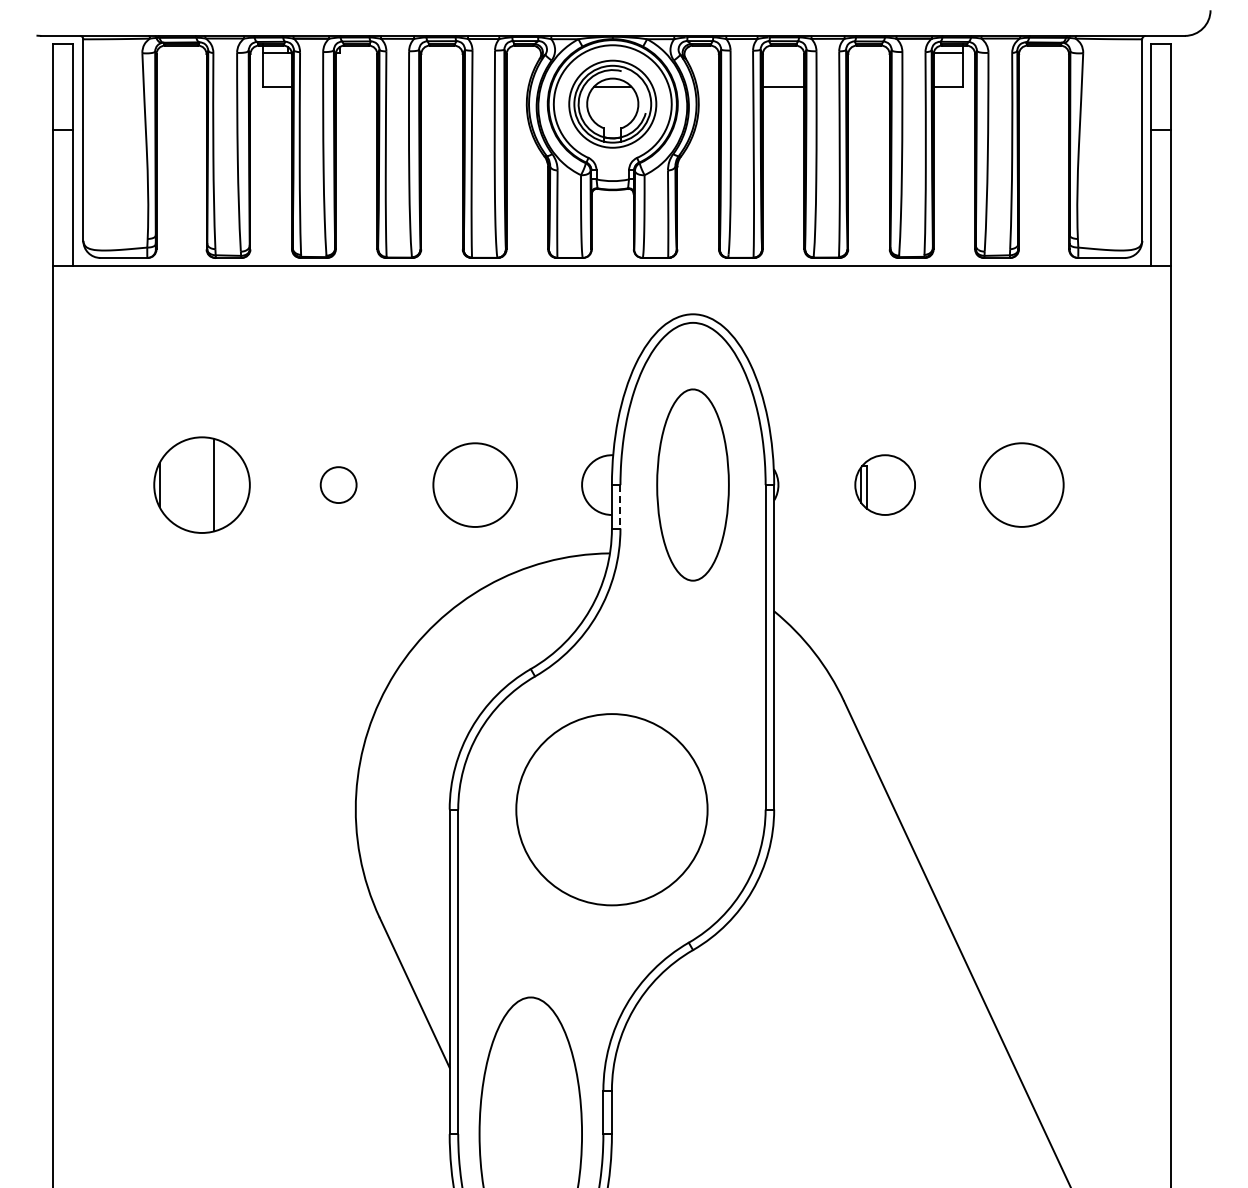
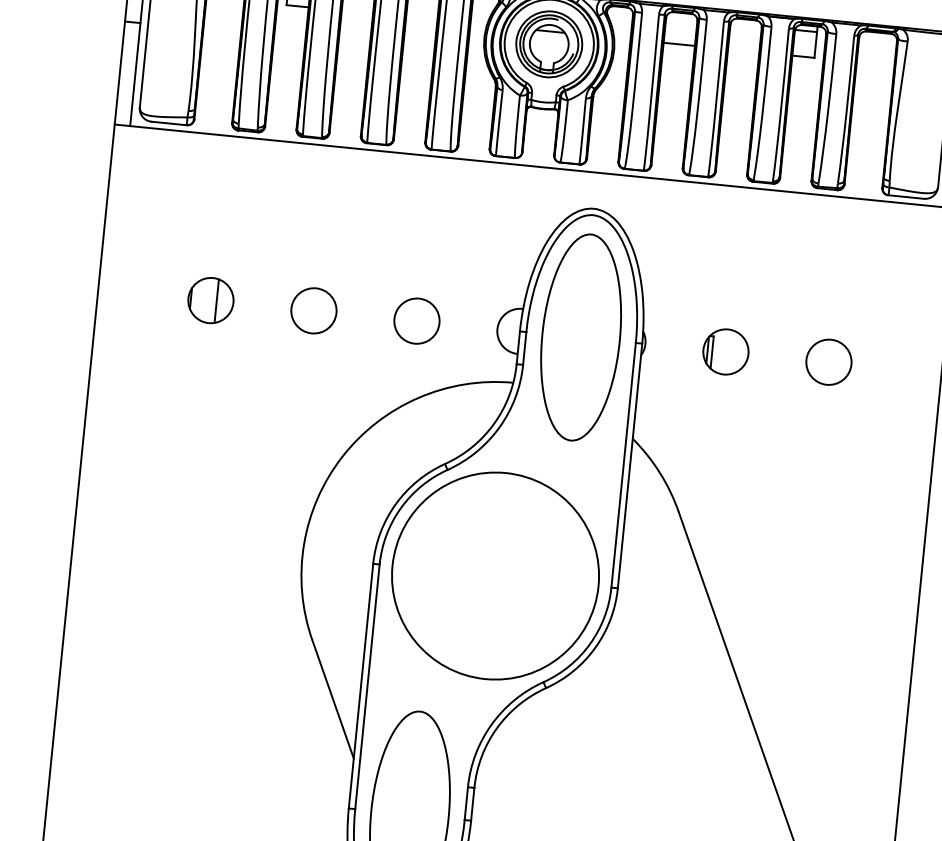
part: (201, 484) -> (210, 300), size x0.62
circle: (338, 484) -> (313, 310), size x1.67
circle: (475, 484) -> (417, 320), size x0.71
part: (692, 484) -> (580, 337), size x1.43
circle: (1021, 484) -> (828, 361), size x0.71
line: (620, 506) -> (524, 348), dashed -> solid
circle: (611, 809) -> (495, 575), size x1.43

